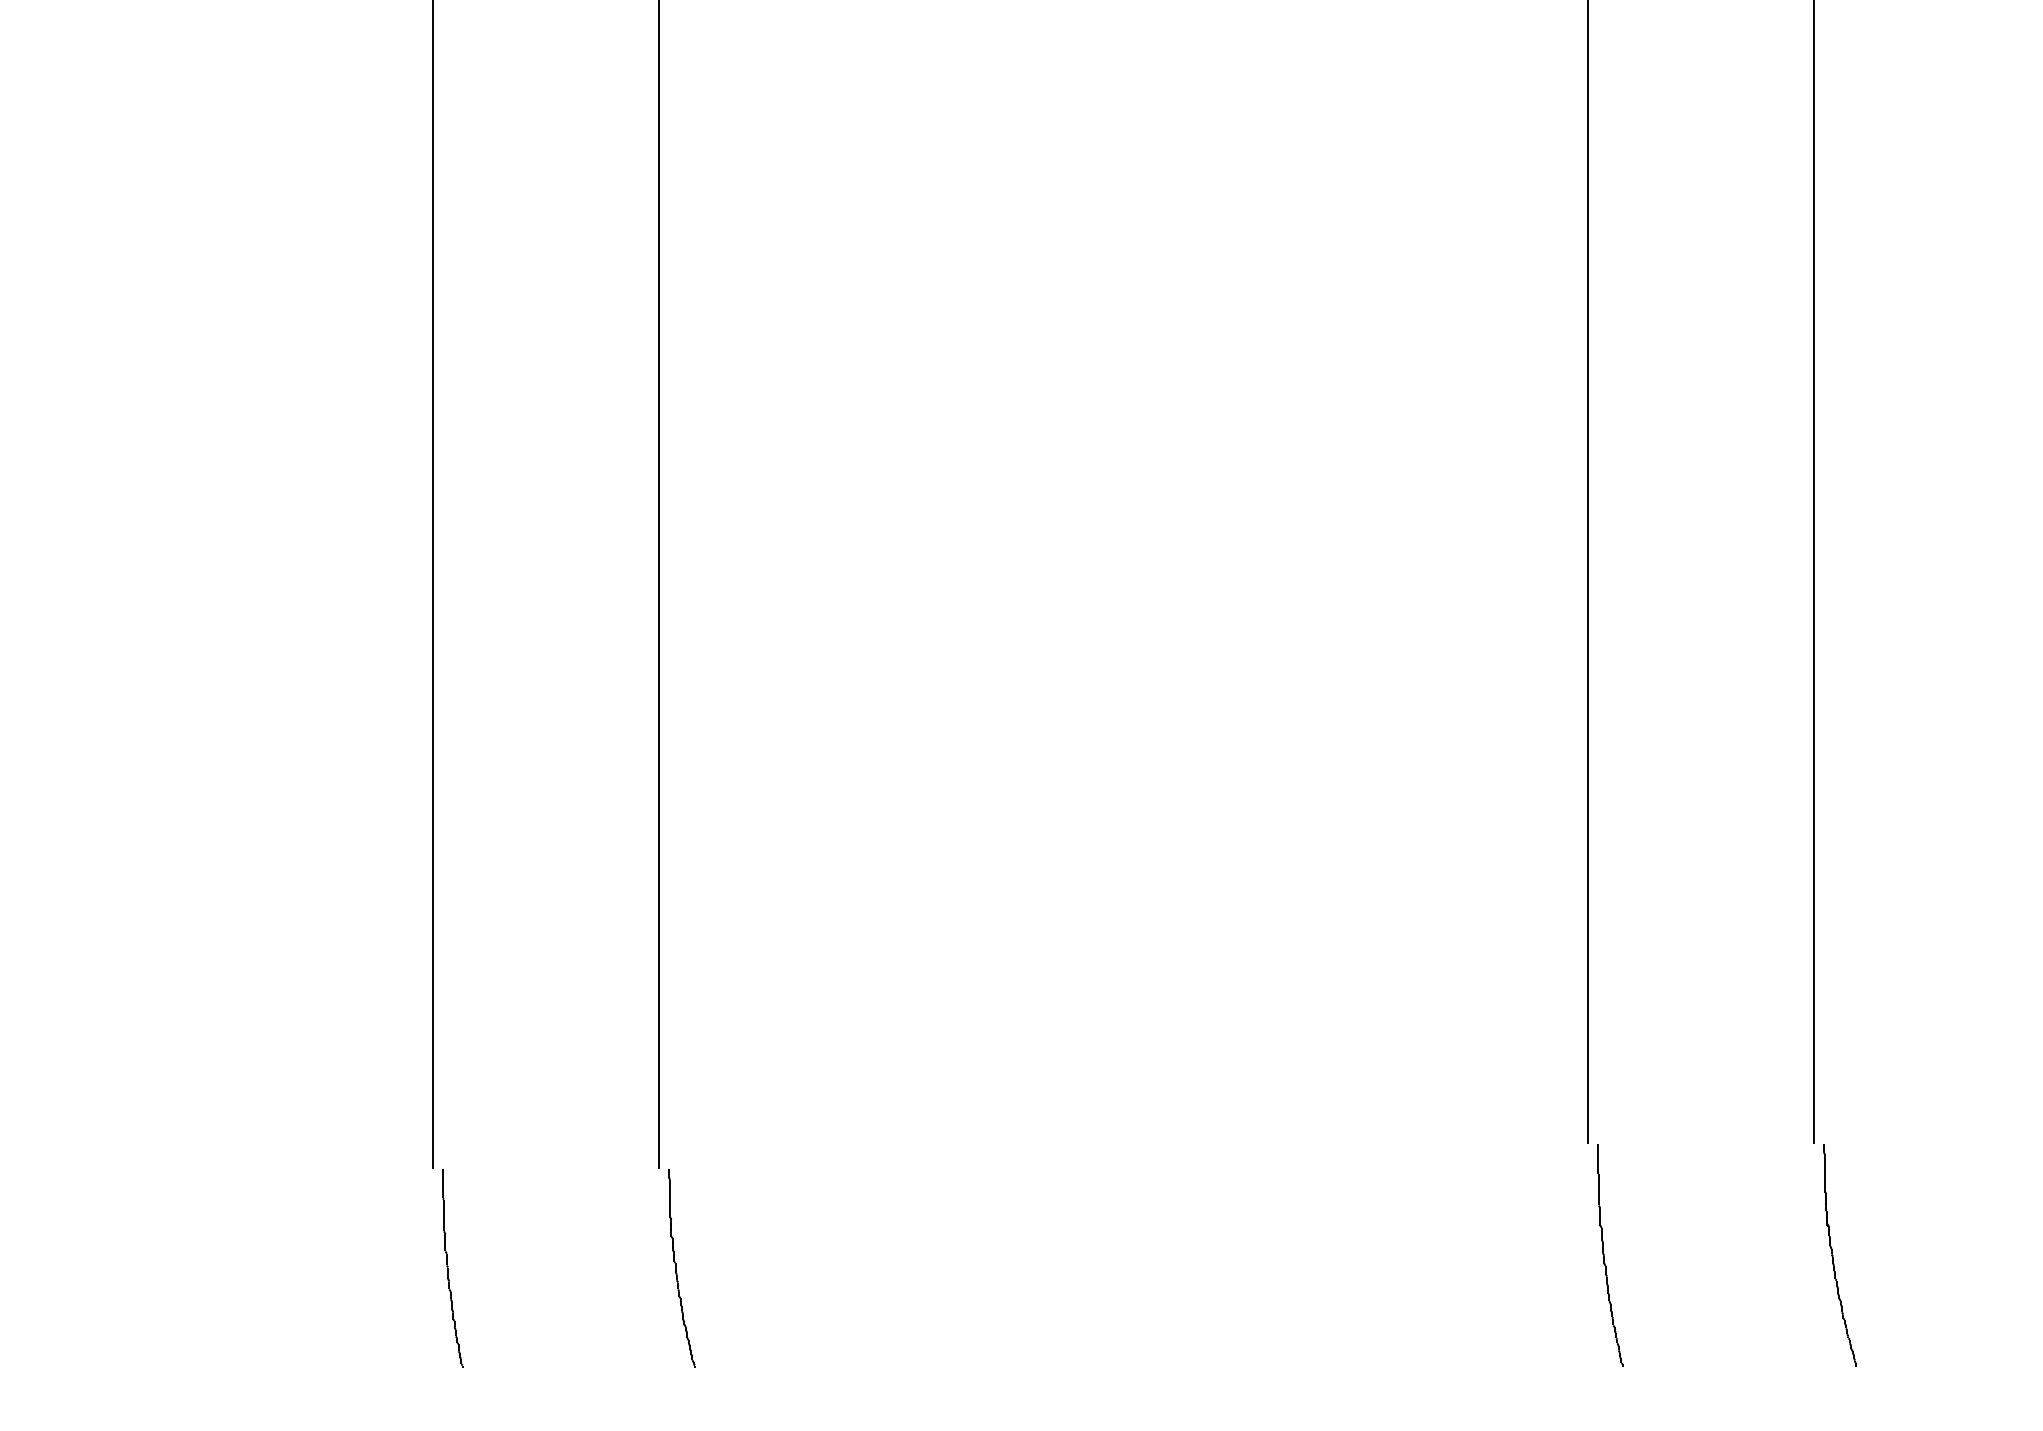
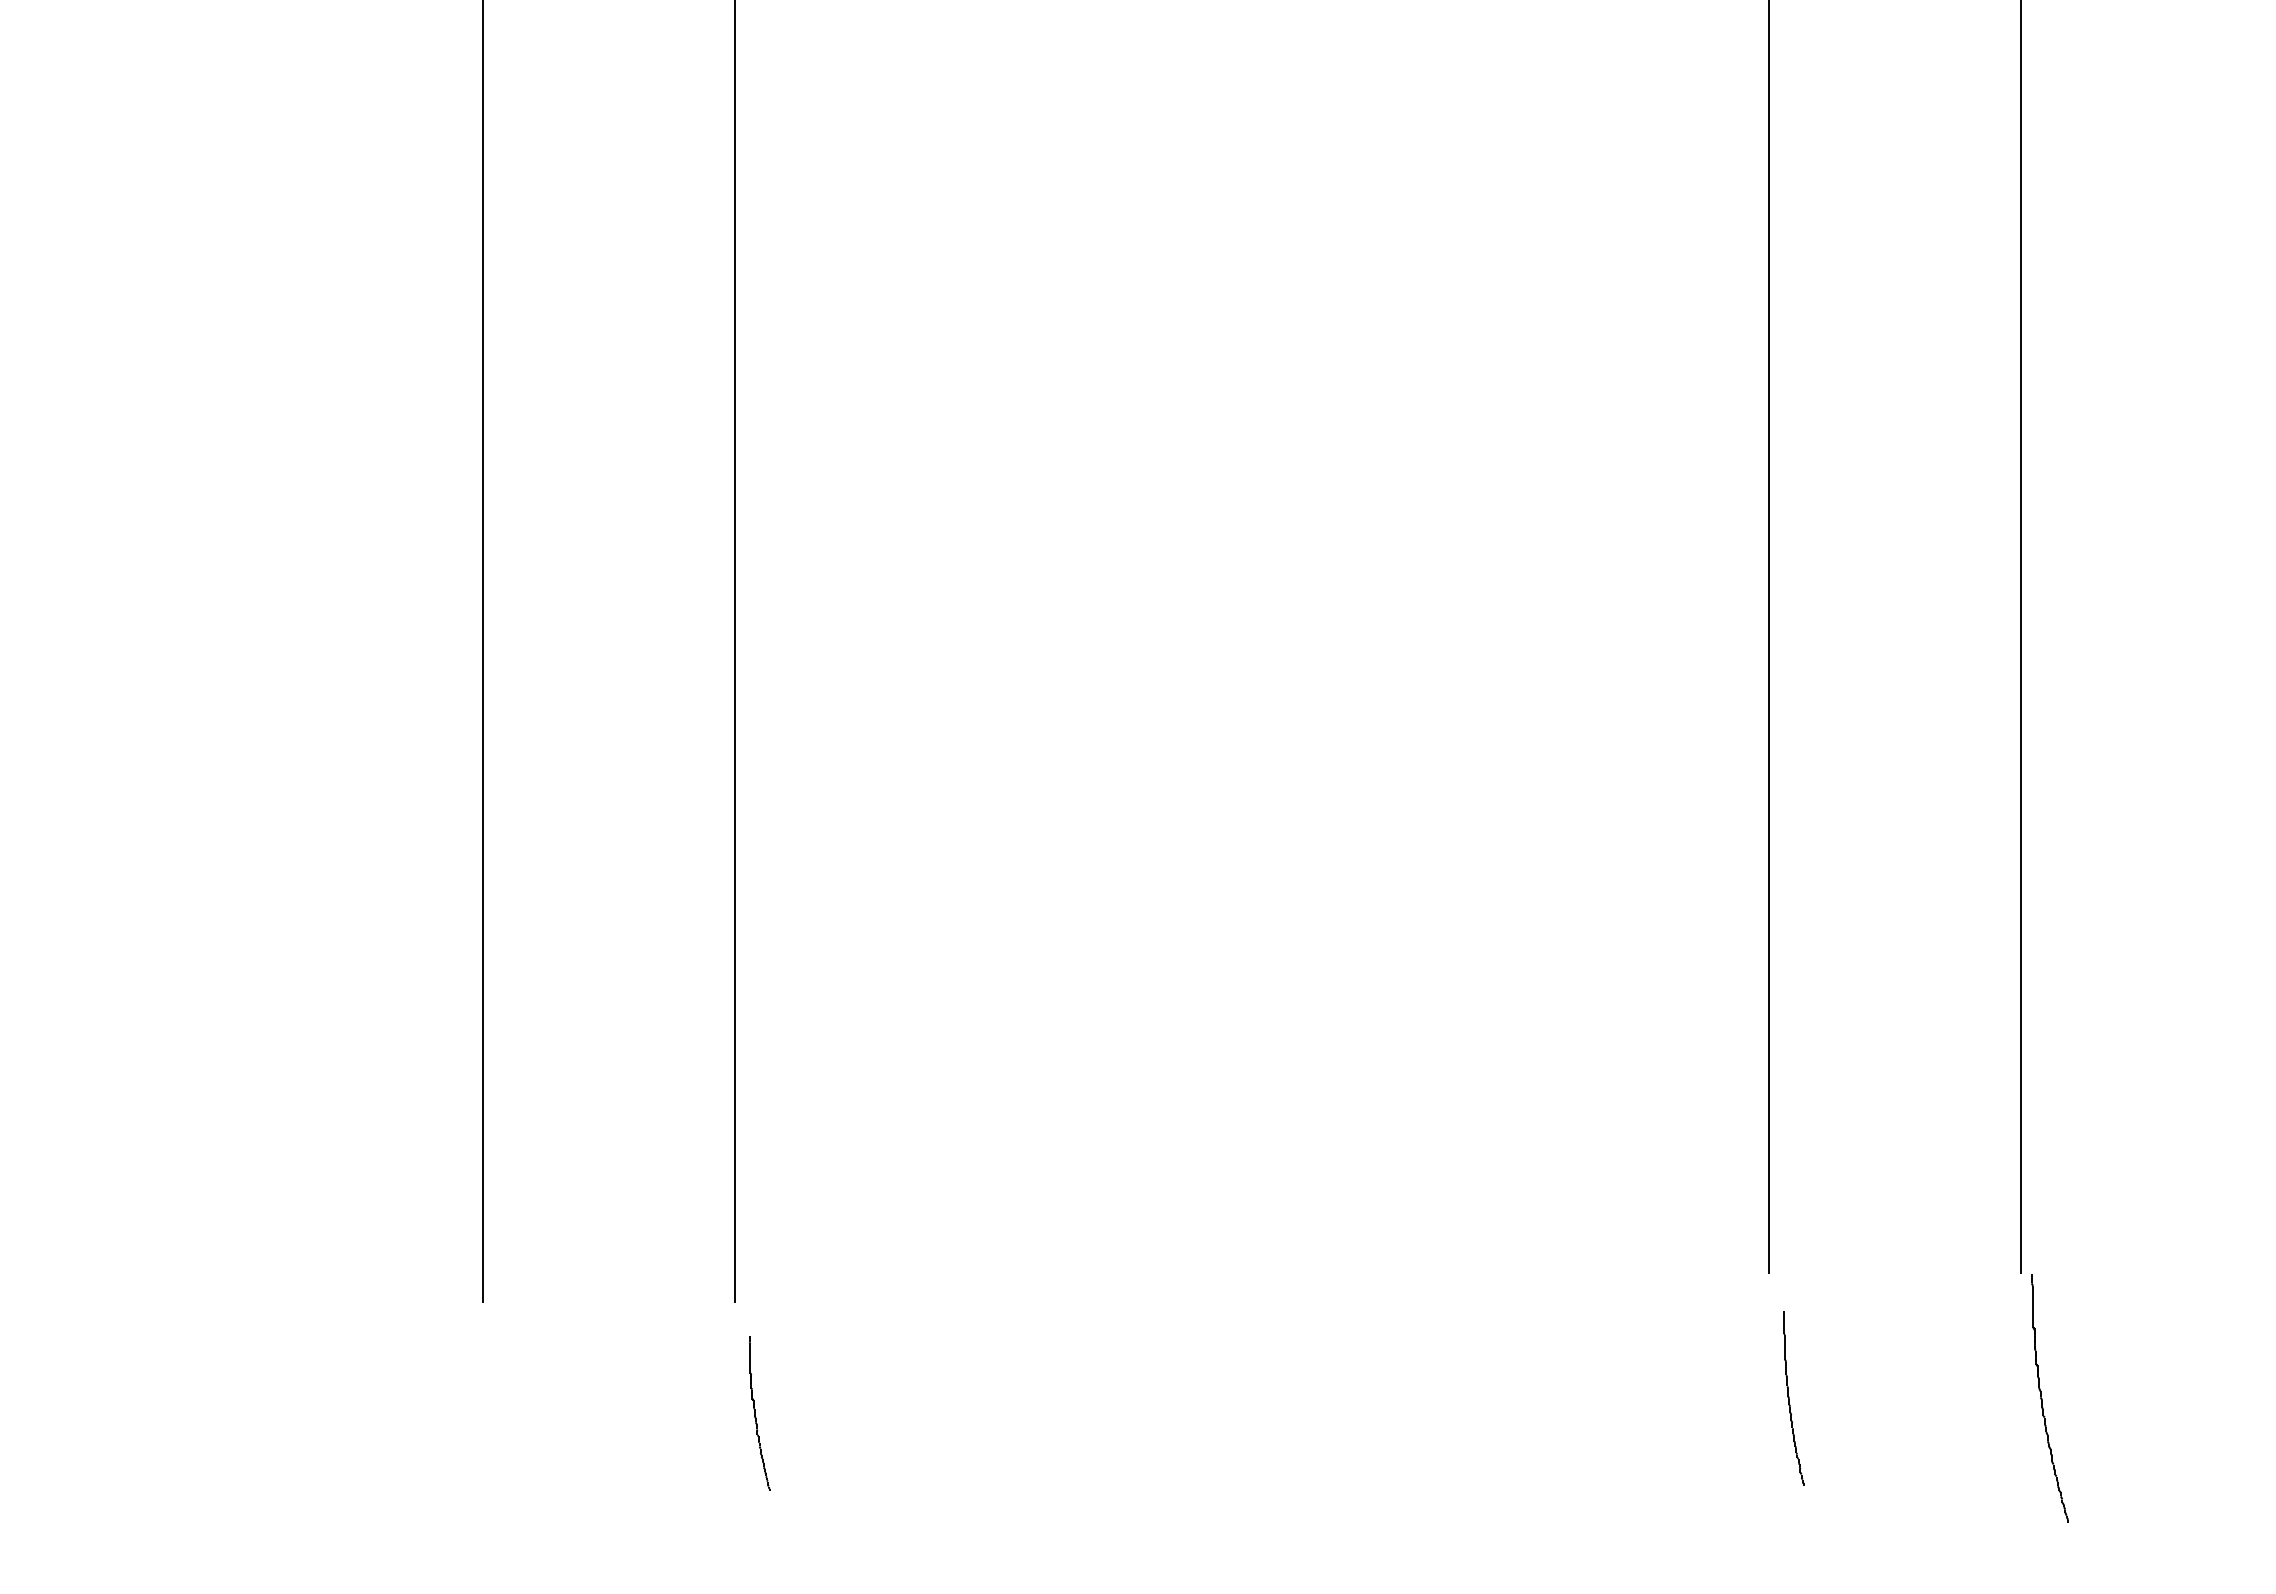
part: (1609, 1255) -> (1793, 1398), size x0.7
part: (451, 1268) -> (503, 1413), removed
part: (681, 1268) -> (759, 1413), size x0.7

